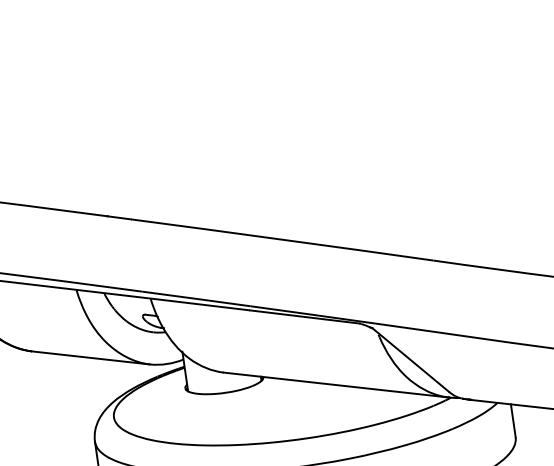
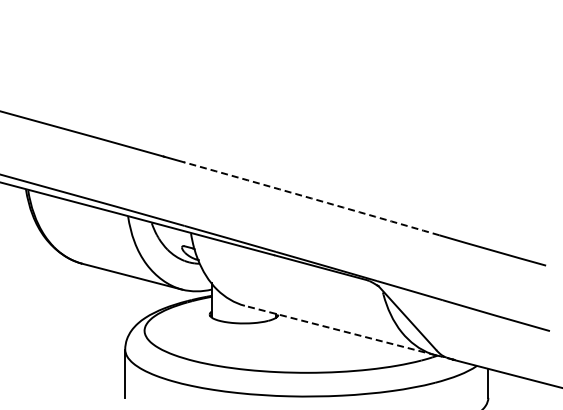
arc: (282, 239) -> (311, 198), solid -> dashed
line: (336, 384) -> (340, 330), solid -> dashed

